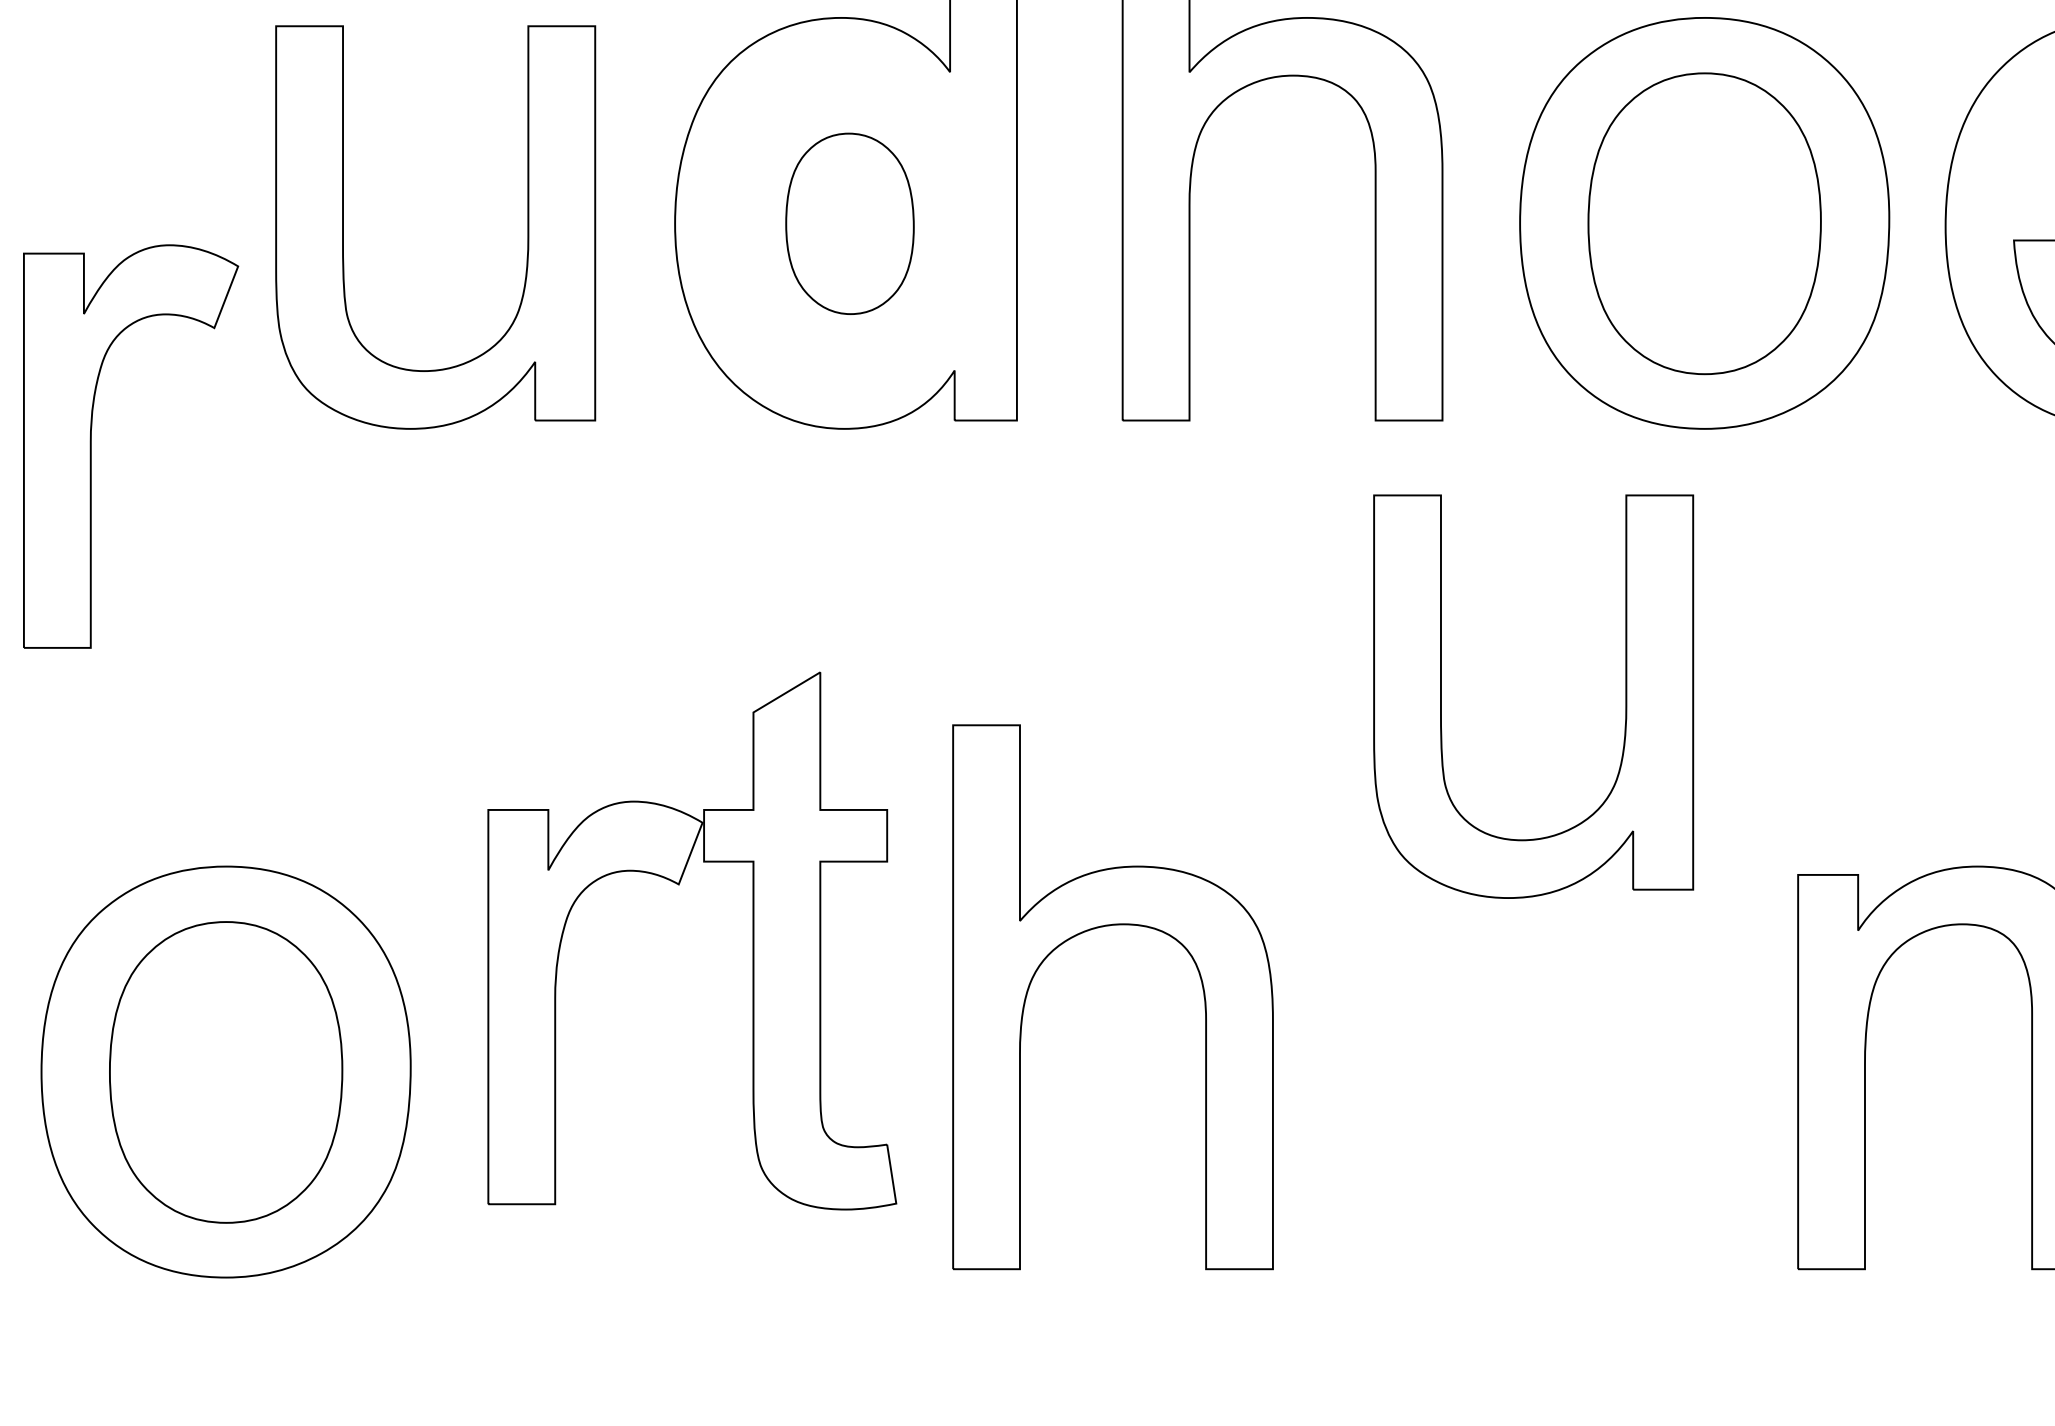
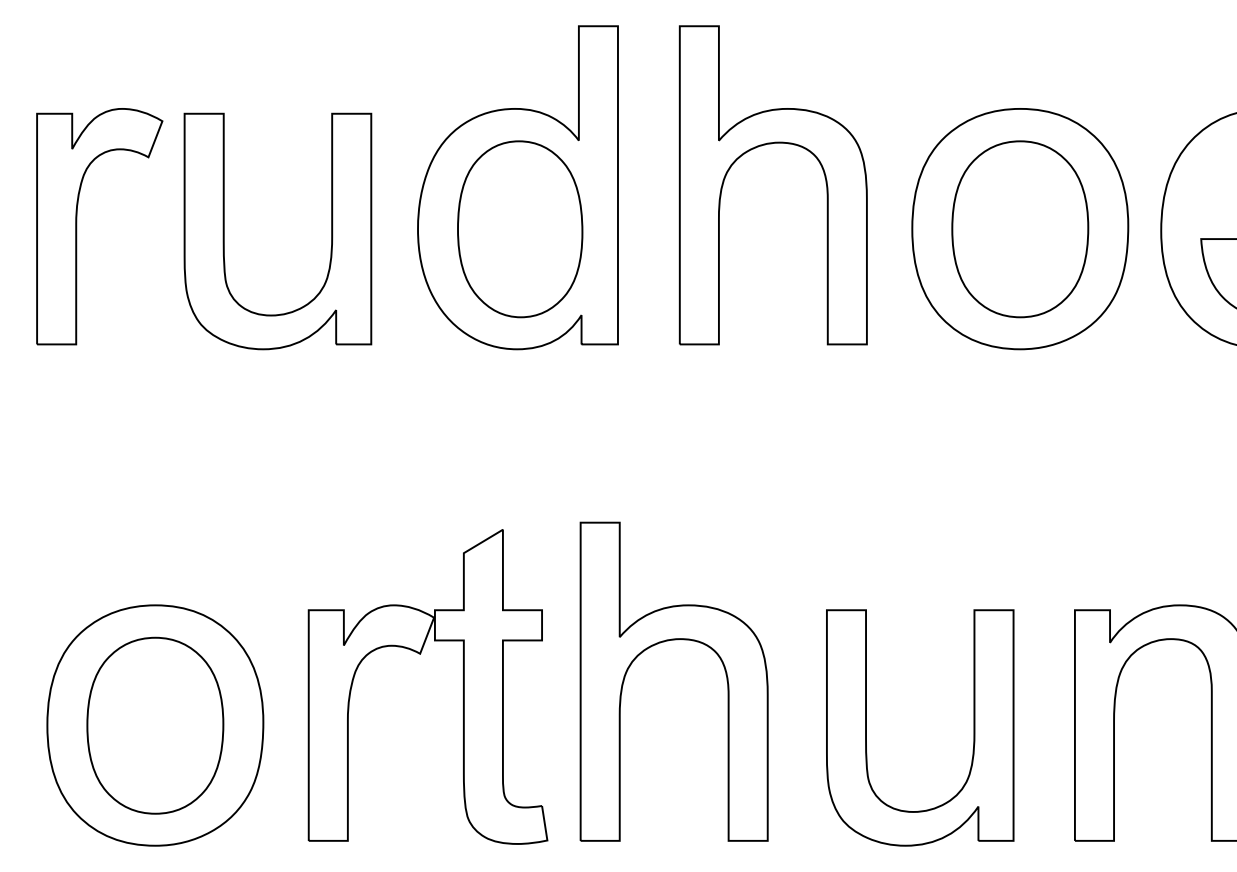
part: (850, 224) -> (520, 229), size x1.67
part: (93, 446) -> (77, 226), moved
part: (1624, 695) -> (973, 727), moved
part: (679, 885) -> (420, 654), moved

